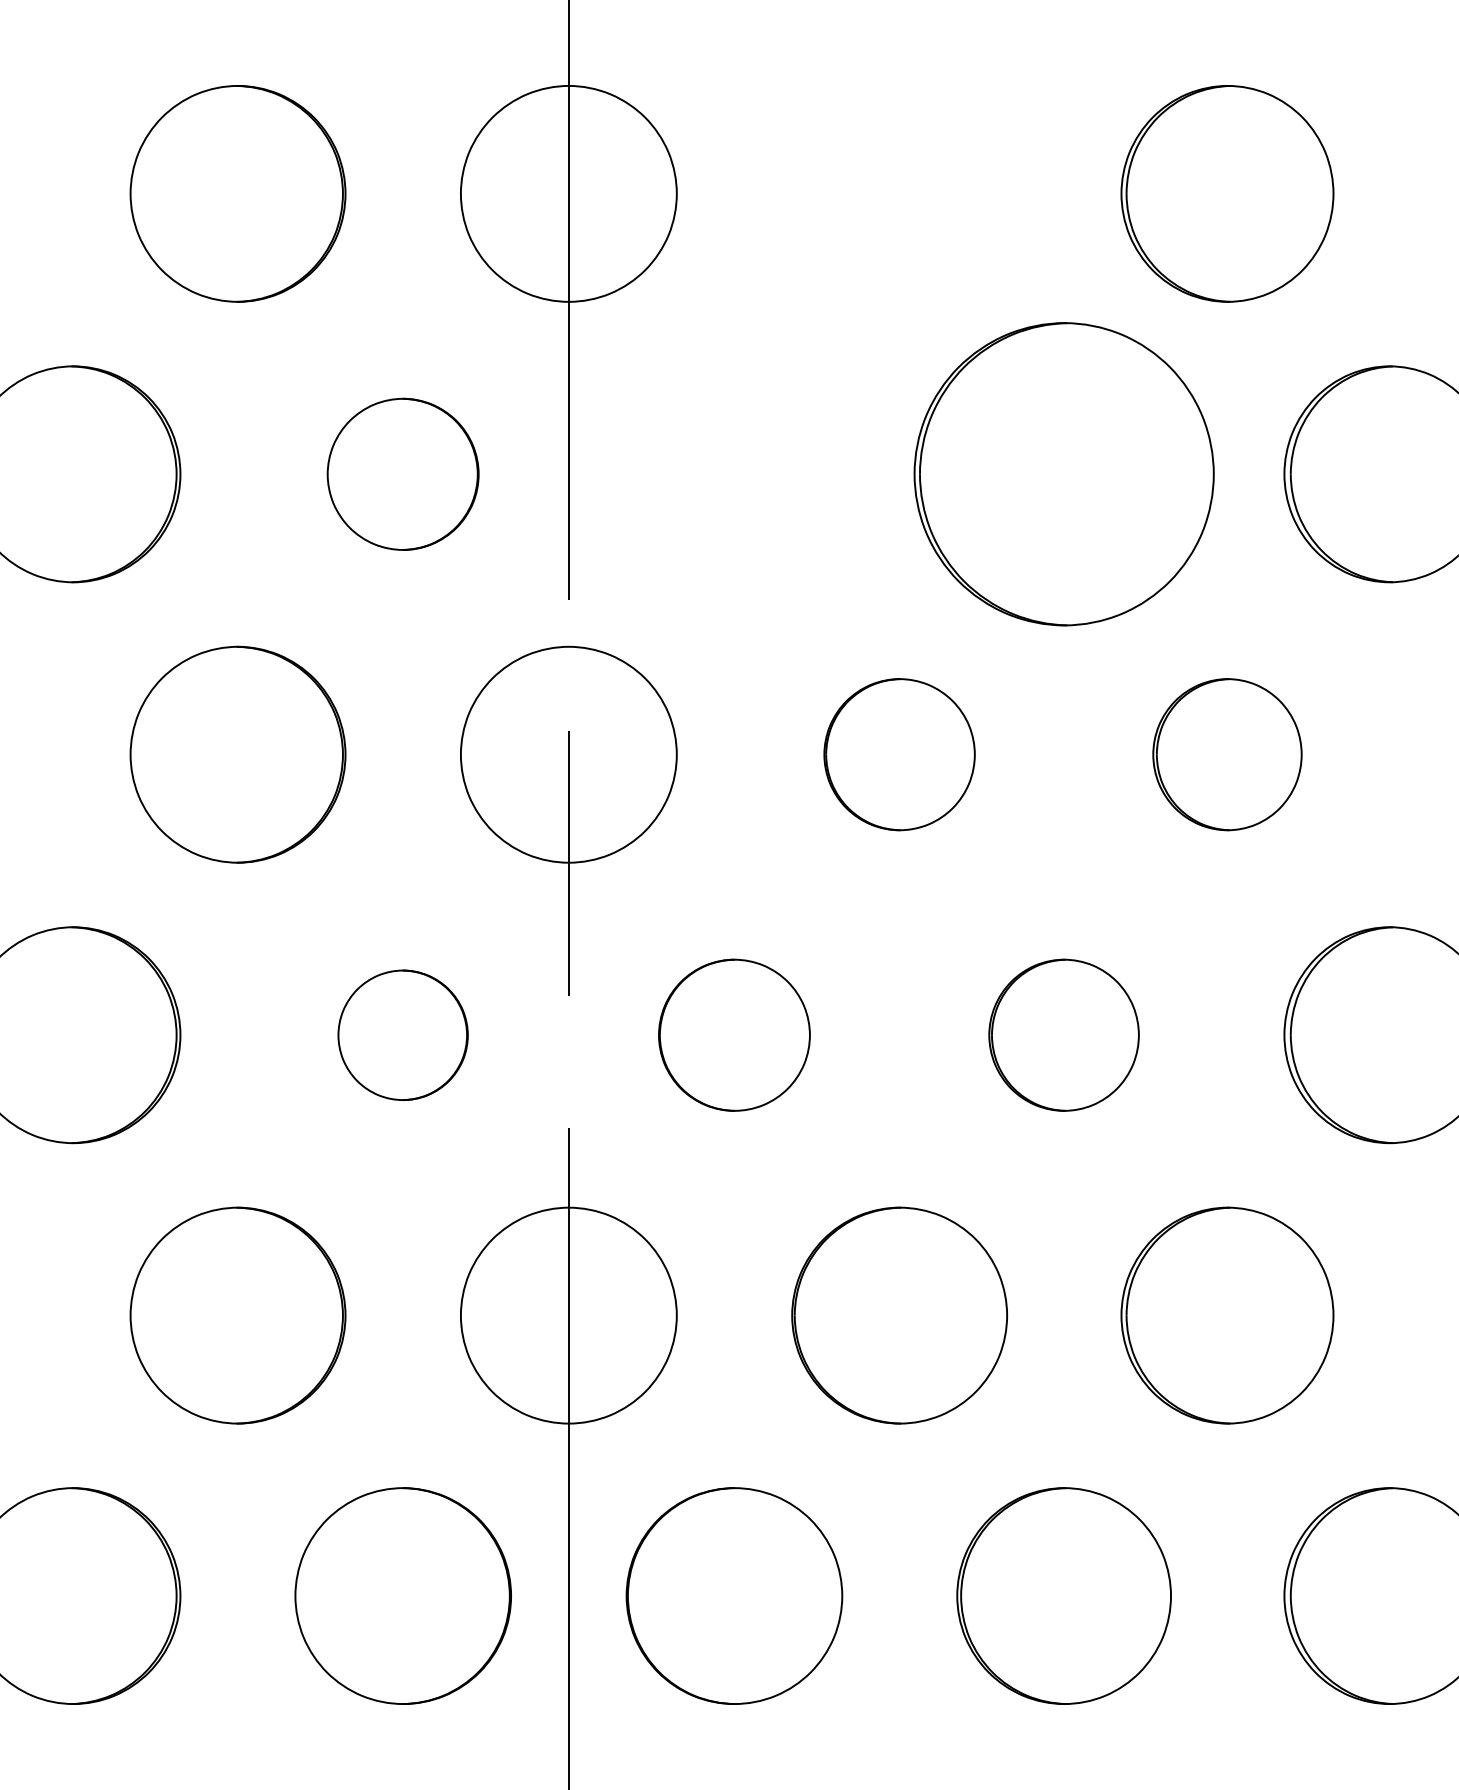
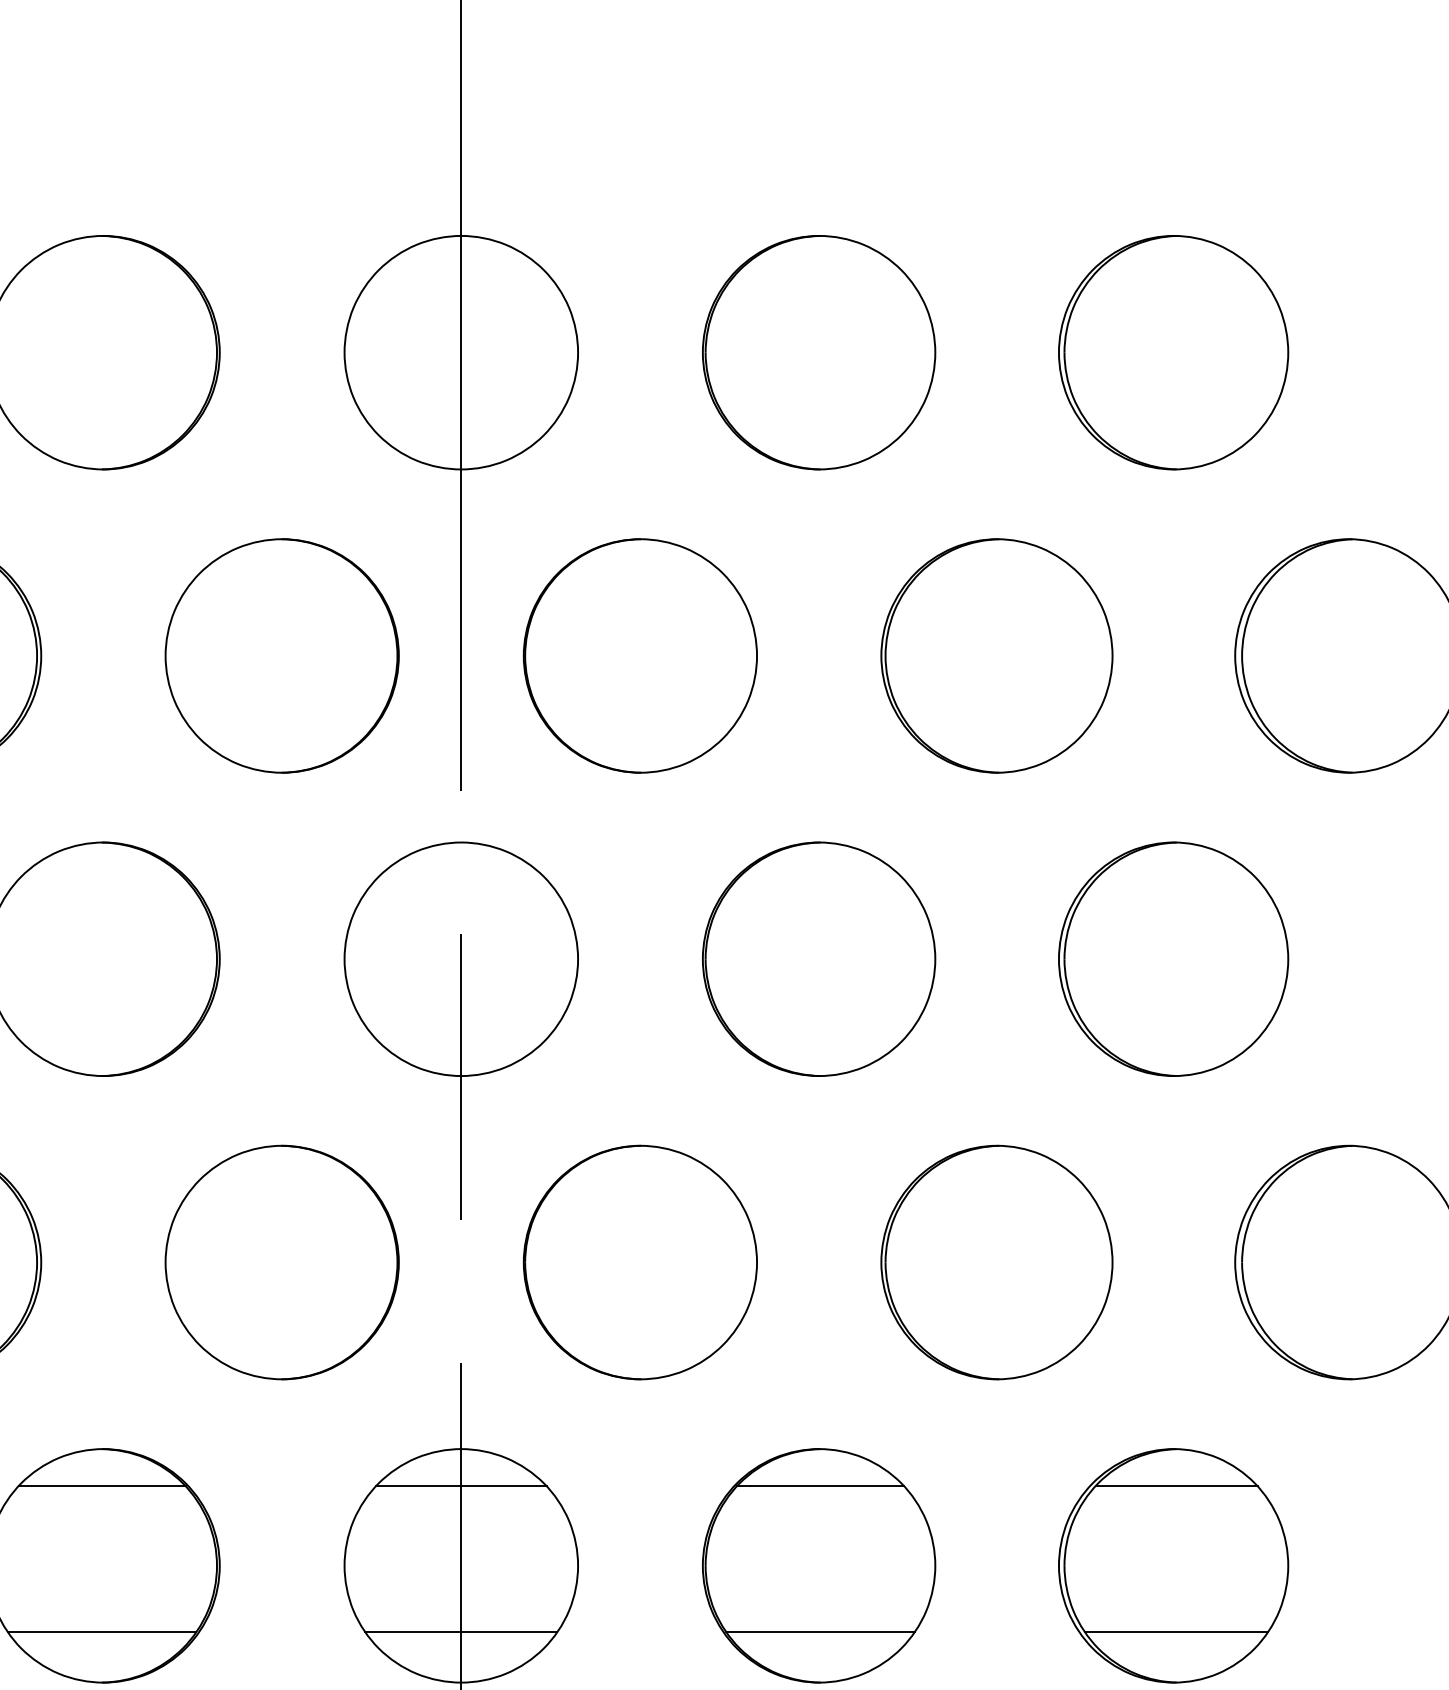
part: (899, 193) -> (818, 352), added
part: (402, 474) -> (281, 656), size x1.43
part: (734, 474) -> (640, 656), added
part: (1063, 474) -> (996, 656), size x0.71
part: (899, 754) -> (818, 958), size x1.43
part: (1227, 754) -> (1173, 958), size x1.43
part: (402, 1035) -> (281, 1262), size x1.67
part: (734, 1035) -> (640, 1262), size x1.43
part: (1063, 1035) -> (996, 1262), size x1.43
line: (236, 1241) -> (101, 1485), added
line: (568, 1241) -> (460, 1485), added
line: (900, 1241) -> (819, 1485), added
line: (1230, 1241) -> (1176, 1485), added
line: (236, 1376) -> (101, 1631), added
line: (568, 1376) -> (460, 1631), added
line: (900, 1376) -> (819, 1631), added
line: (1229, 1376) -> (1175, 1631), added

